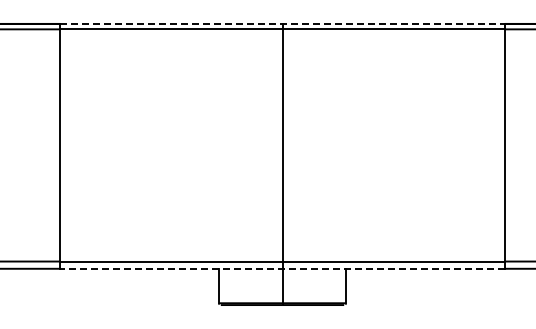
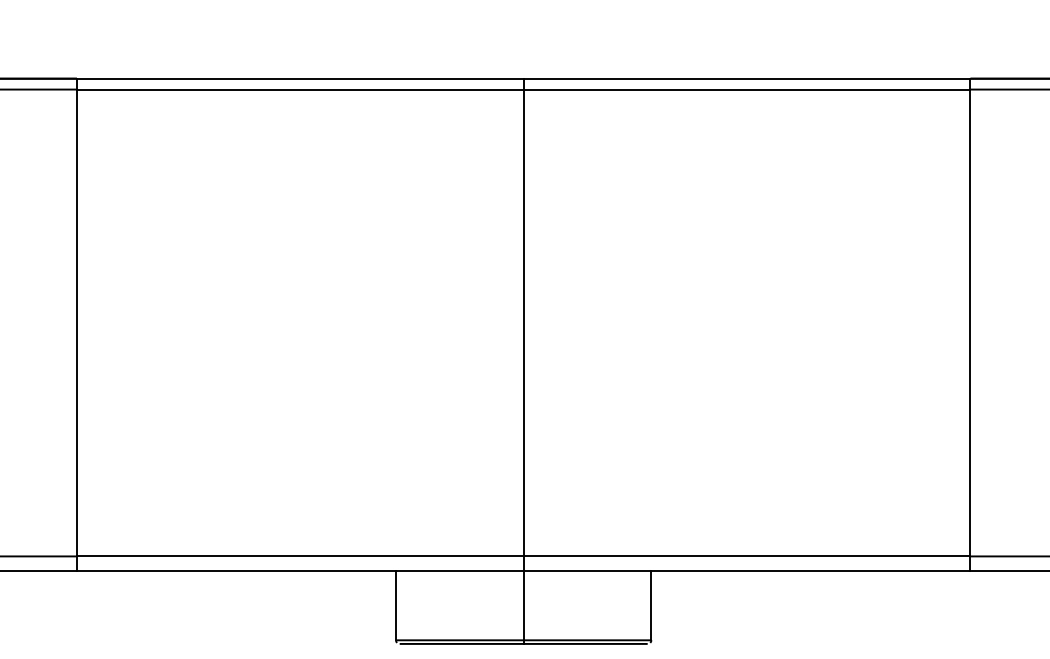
line: (282, 23) -> (523, 77), dashed -> solid
line: (282, 268) -> (523, 570), dashed -> solid

